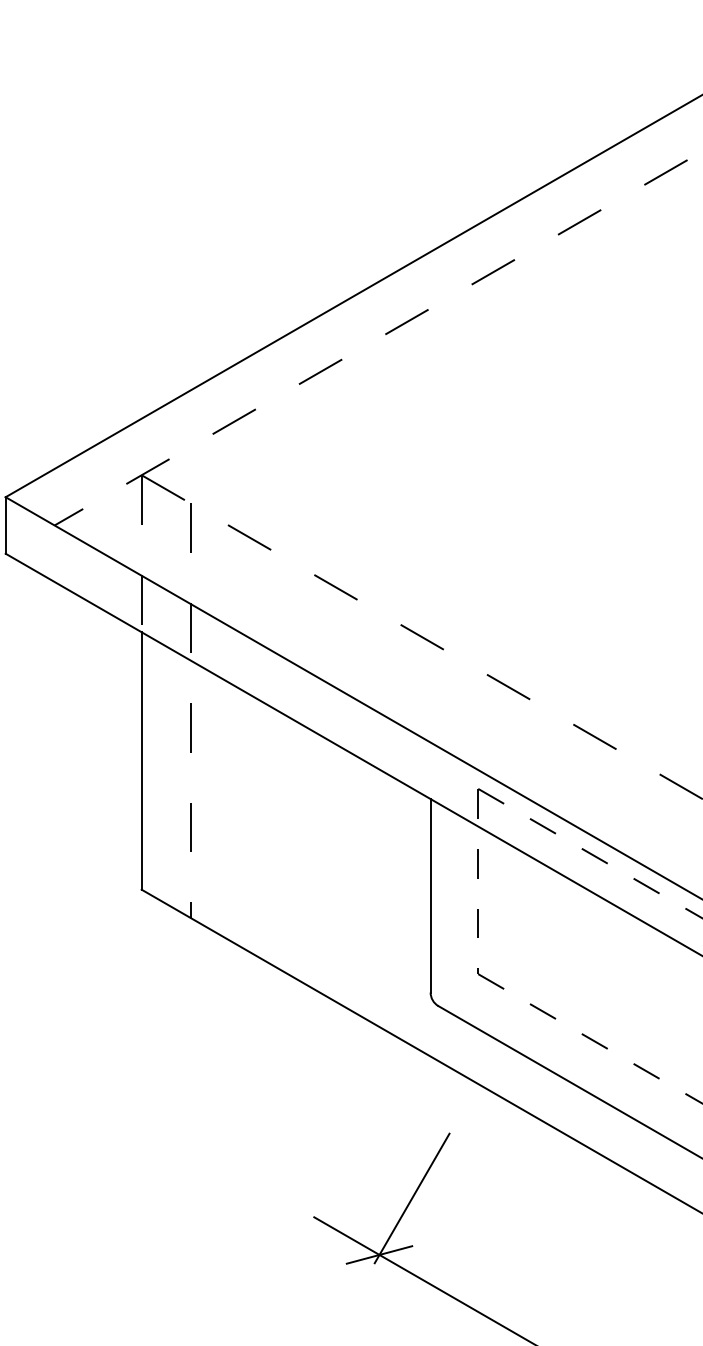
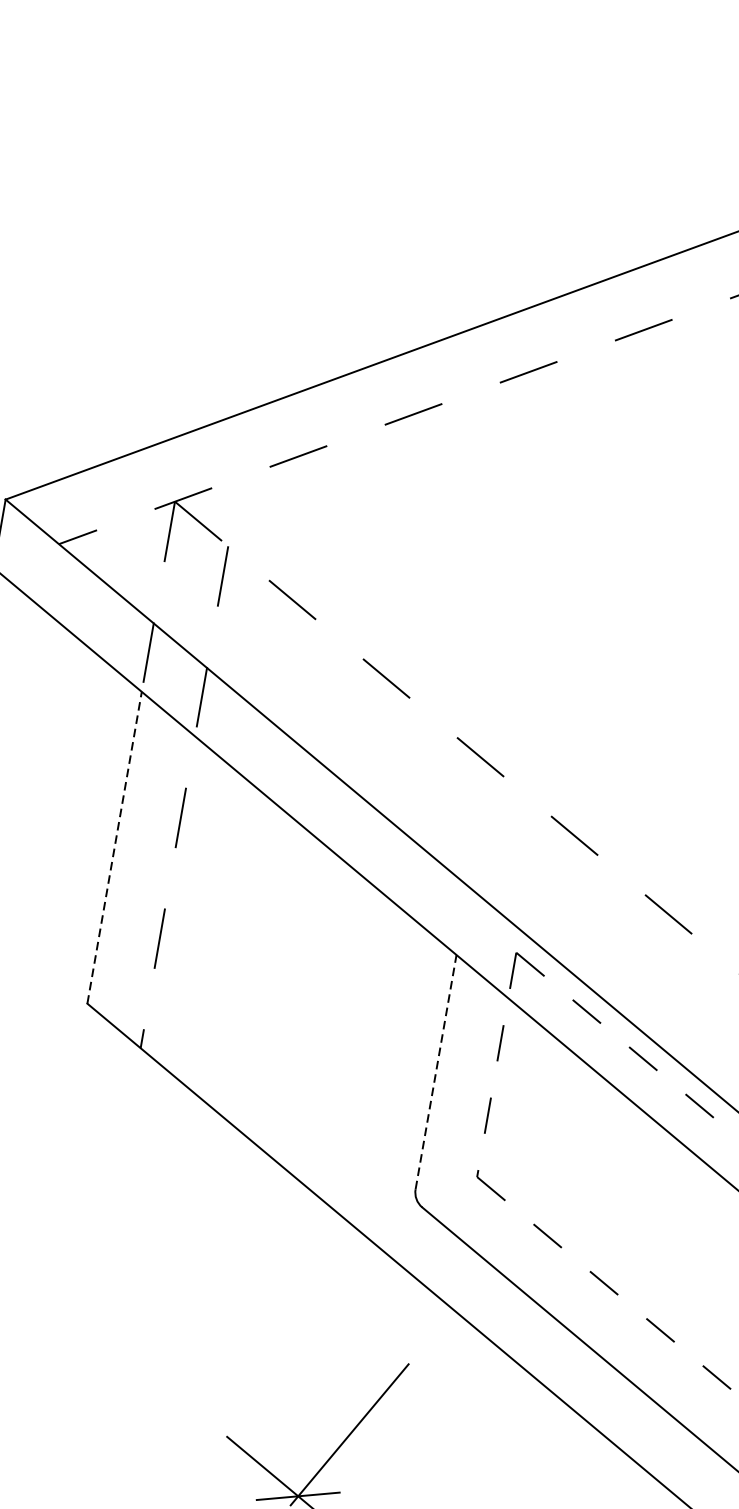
line: (141, 760) -> (114, 847), solid -> dashed
line: (430, 895) -> (435, 1071), solid -> dashed

